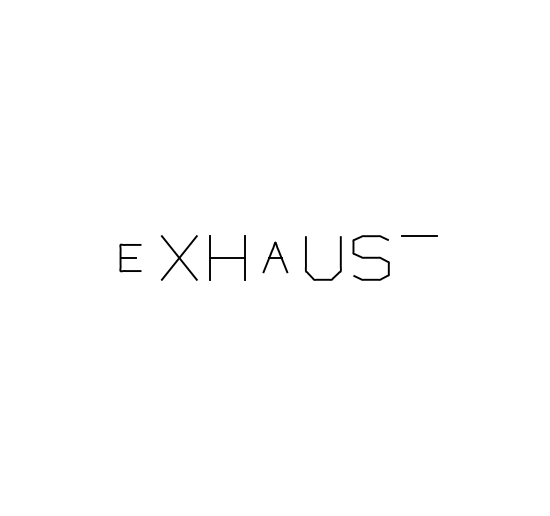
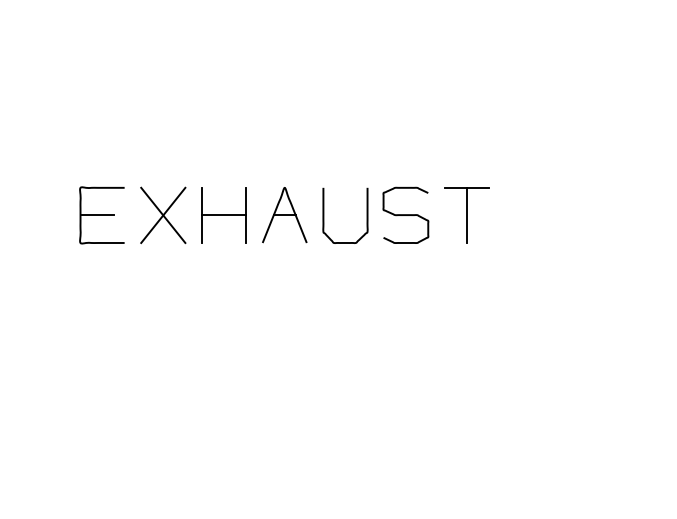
part: (130, 257) -> (101, 214), size x1.67
part: (275, 257) -> (284, 214), size x1.43
line: (419, 257) -> (467, 214), added

